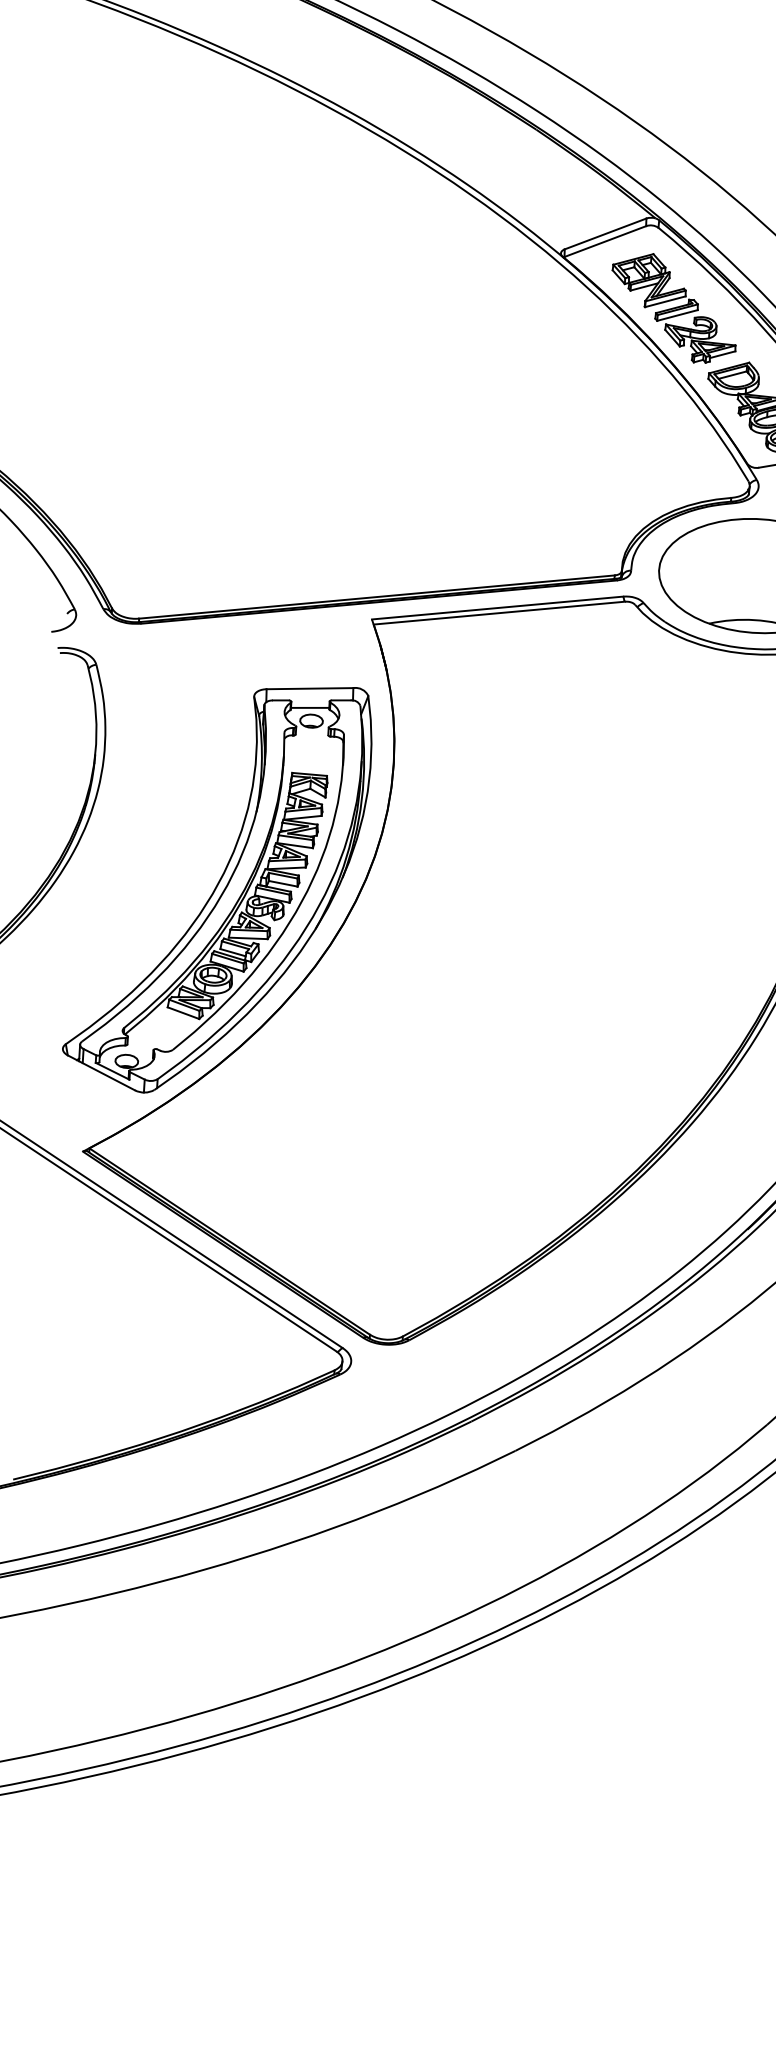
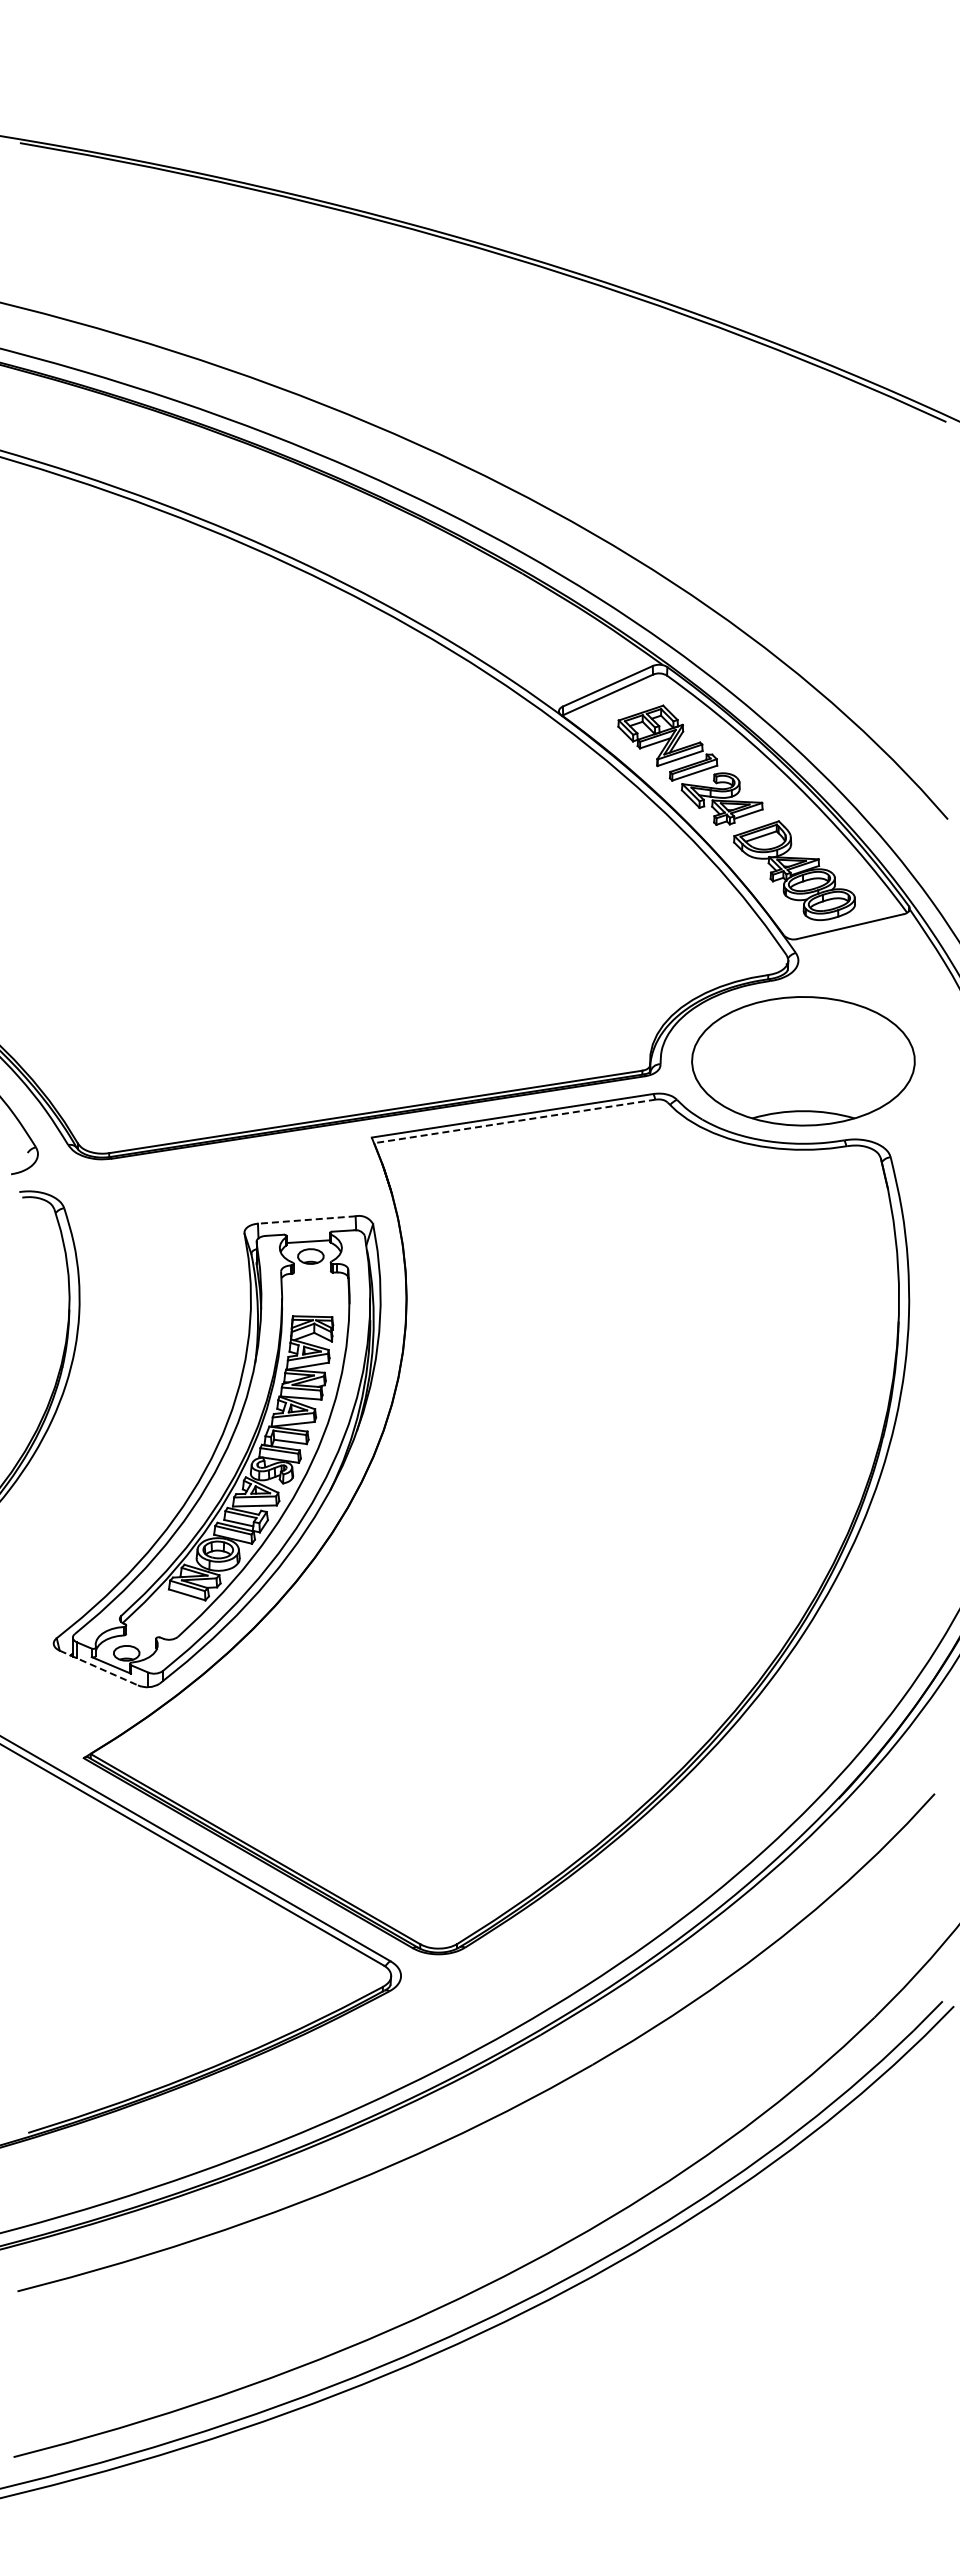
line: (499, 613) -> (515, 1121), solid -> dashed
line: (309, 689) -> (306, 1220), solid -> dashed
line: (101, 1073) -> (98, 1668), solid -> dashed

